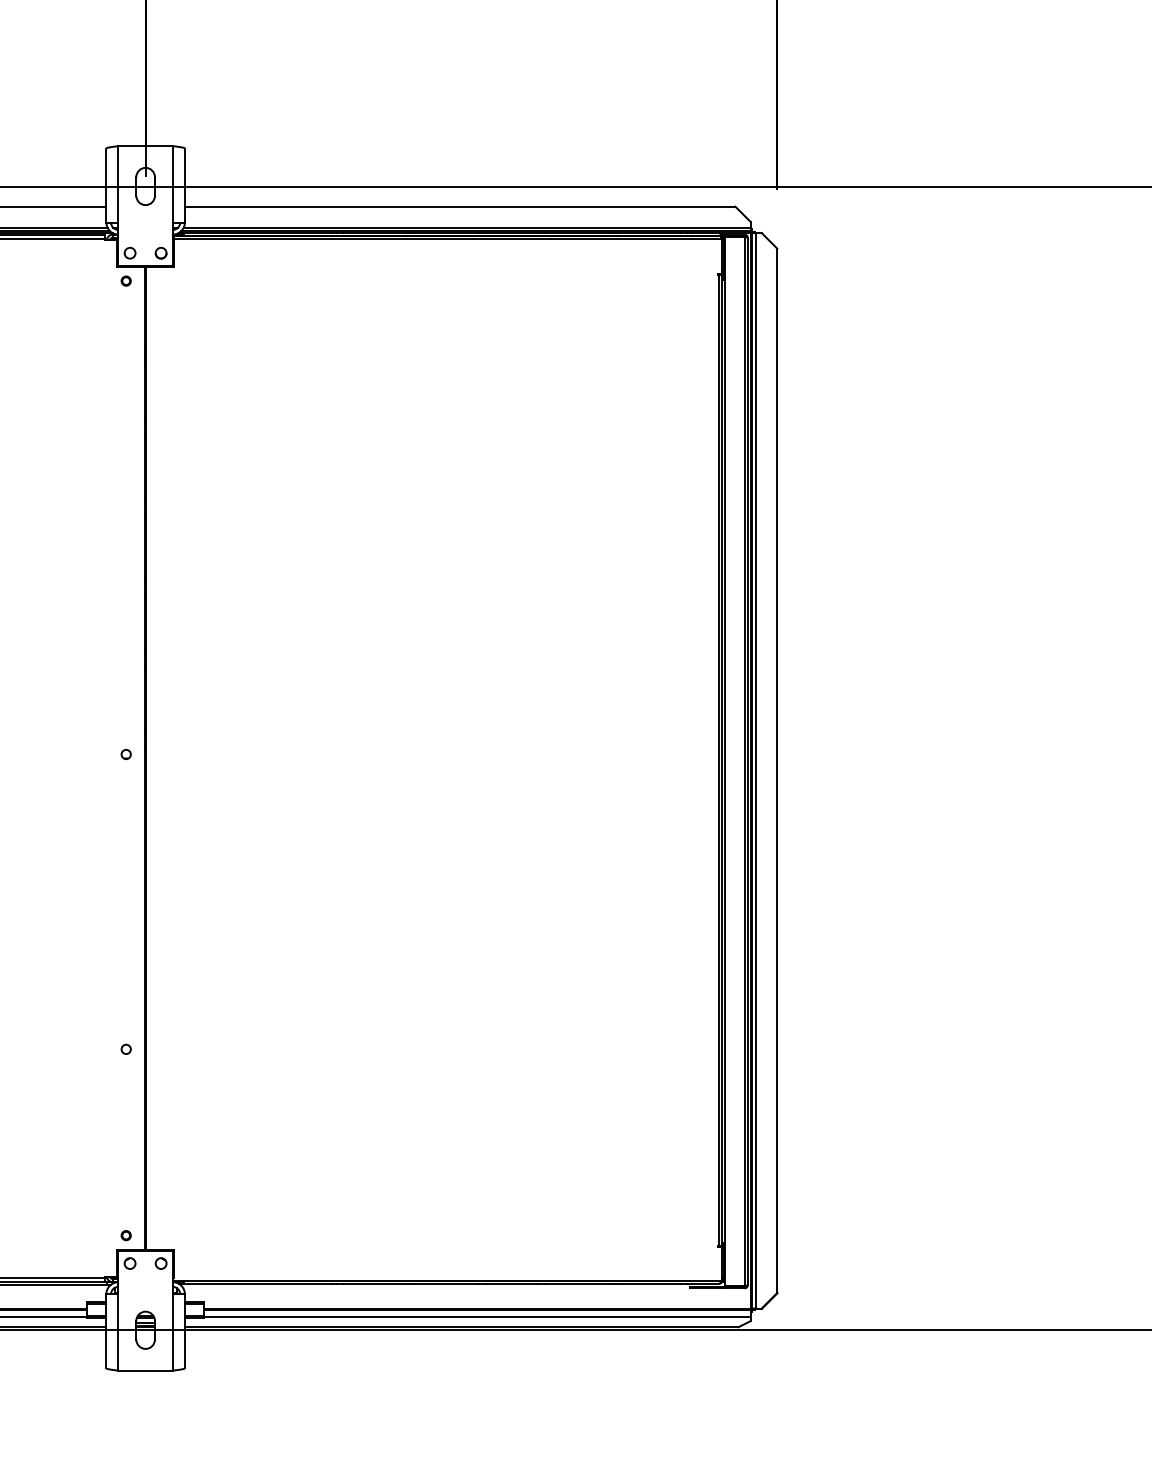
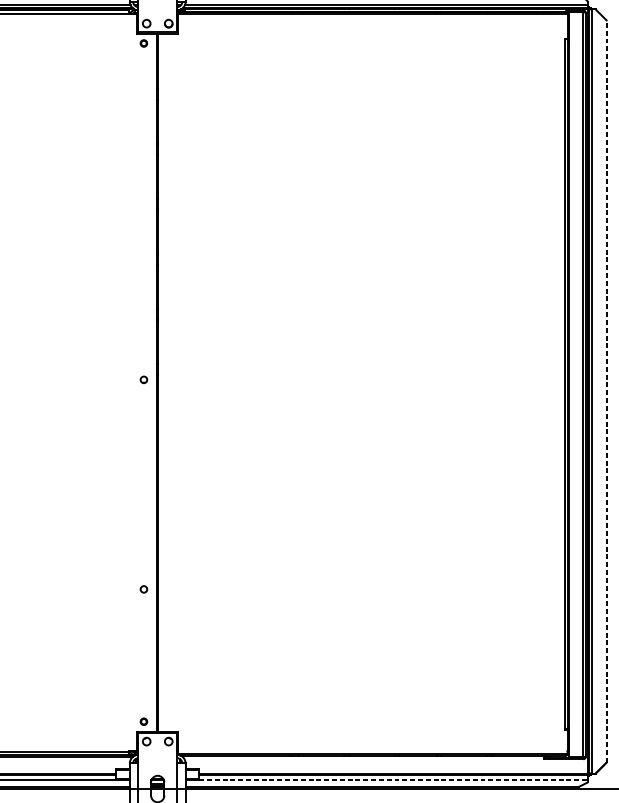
line: (777, 770) -> (606, 391), solid -> dashed
line: (477, 1317) -> (393, 779), solid -> dashed

